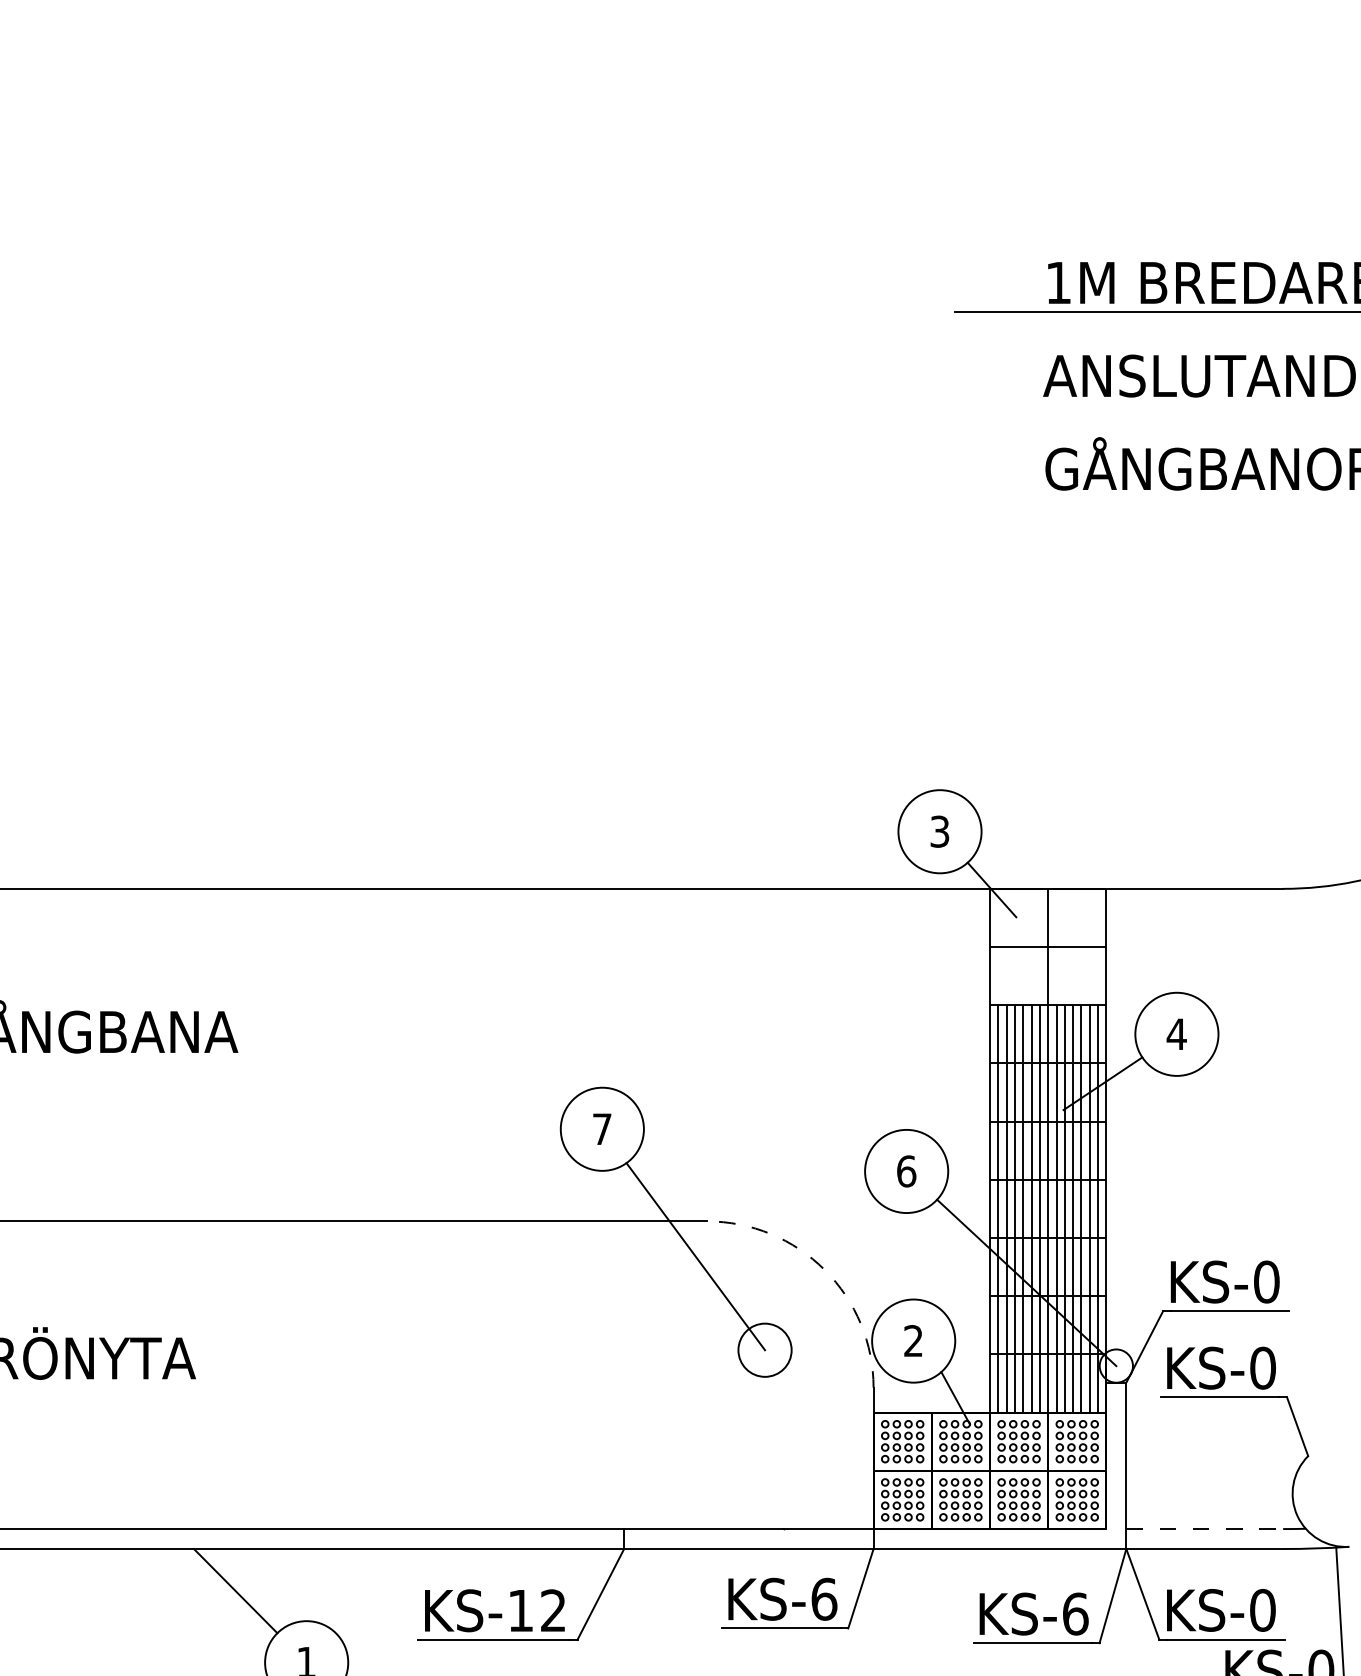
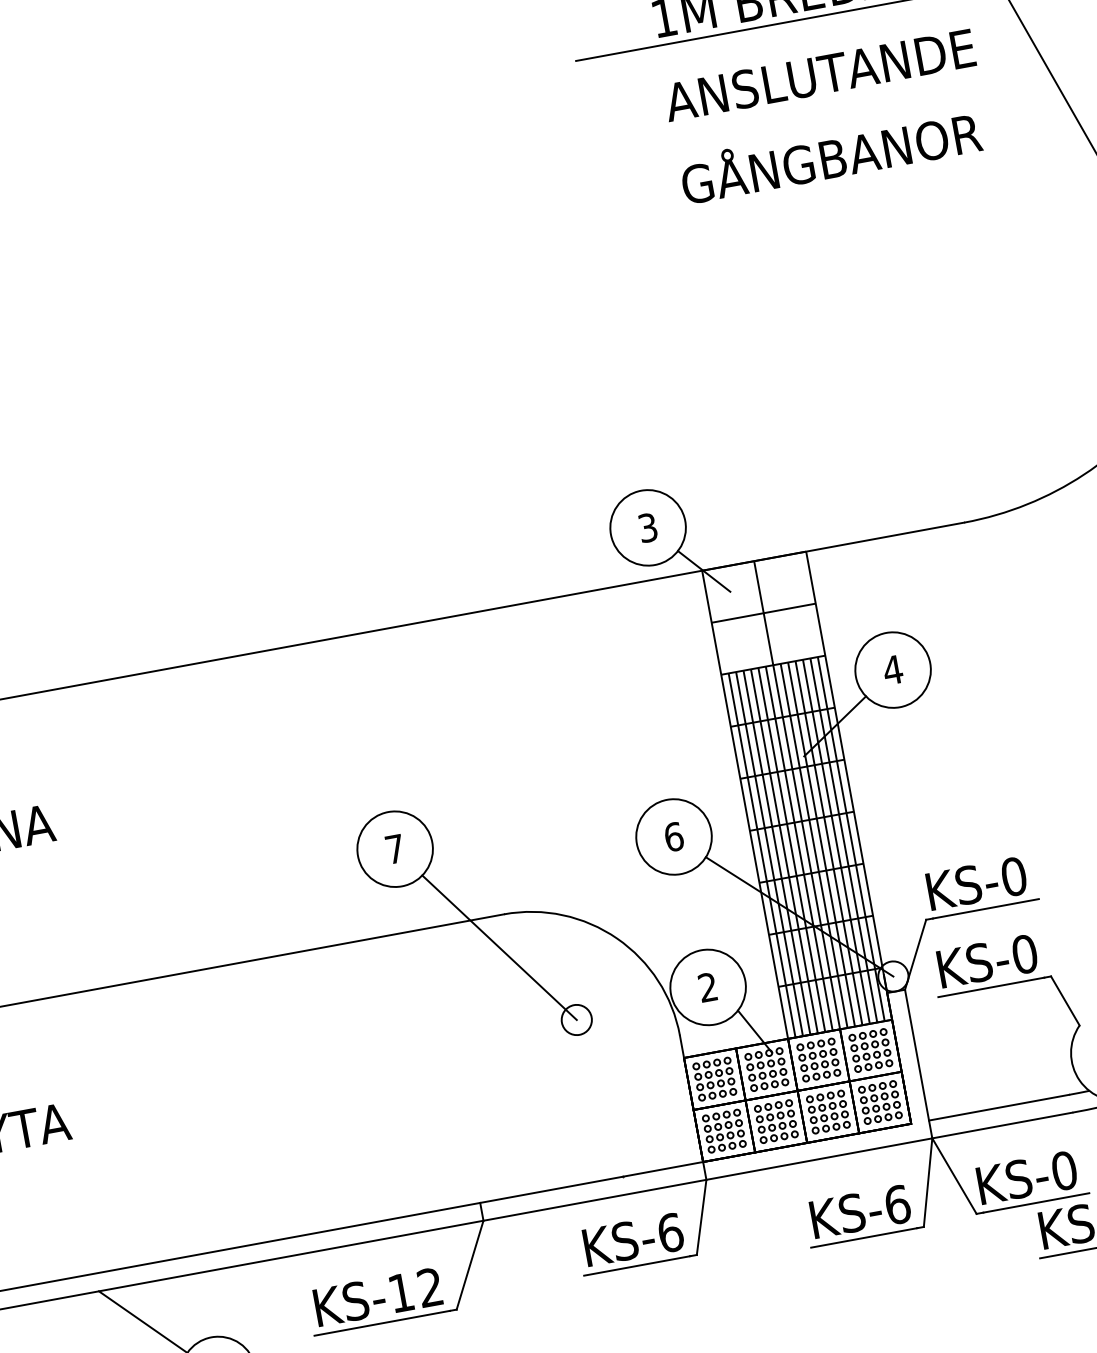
arc: (824, 1270) -> (616, 938), dashed -> solid
circle: (764, 1349) -> (576, 1019), size x0.62
line: (1205, 1529) -> (999, 1107), dashed -> solid

